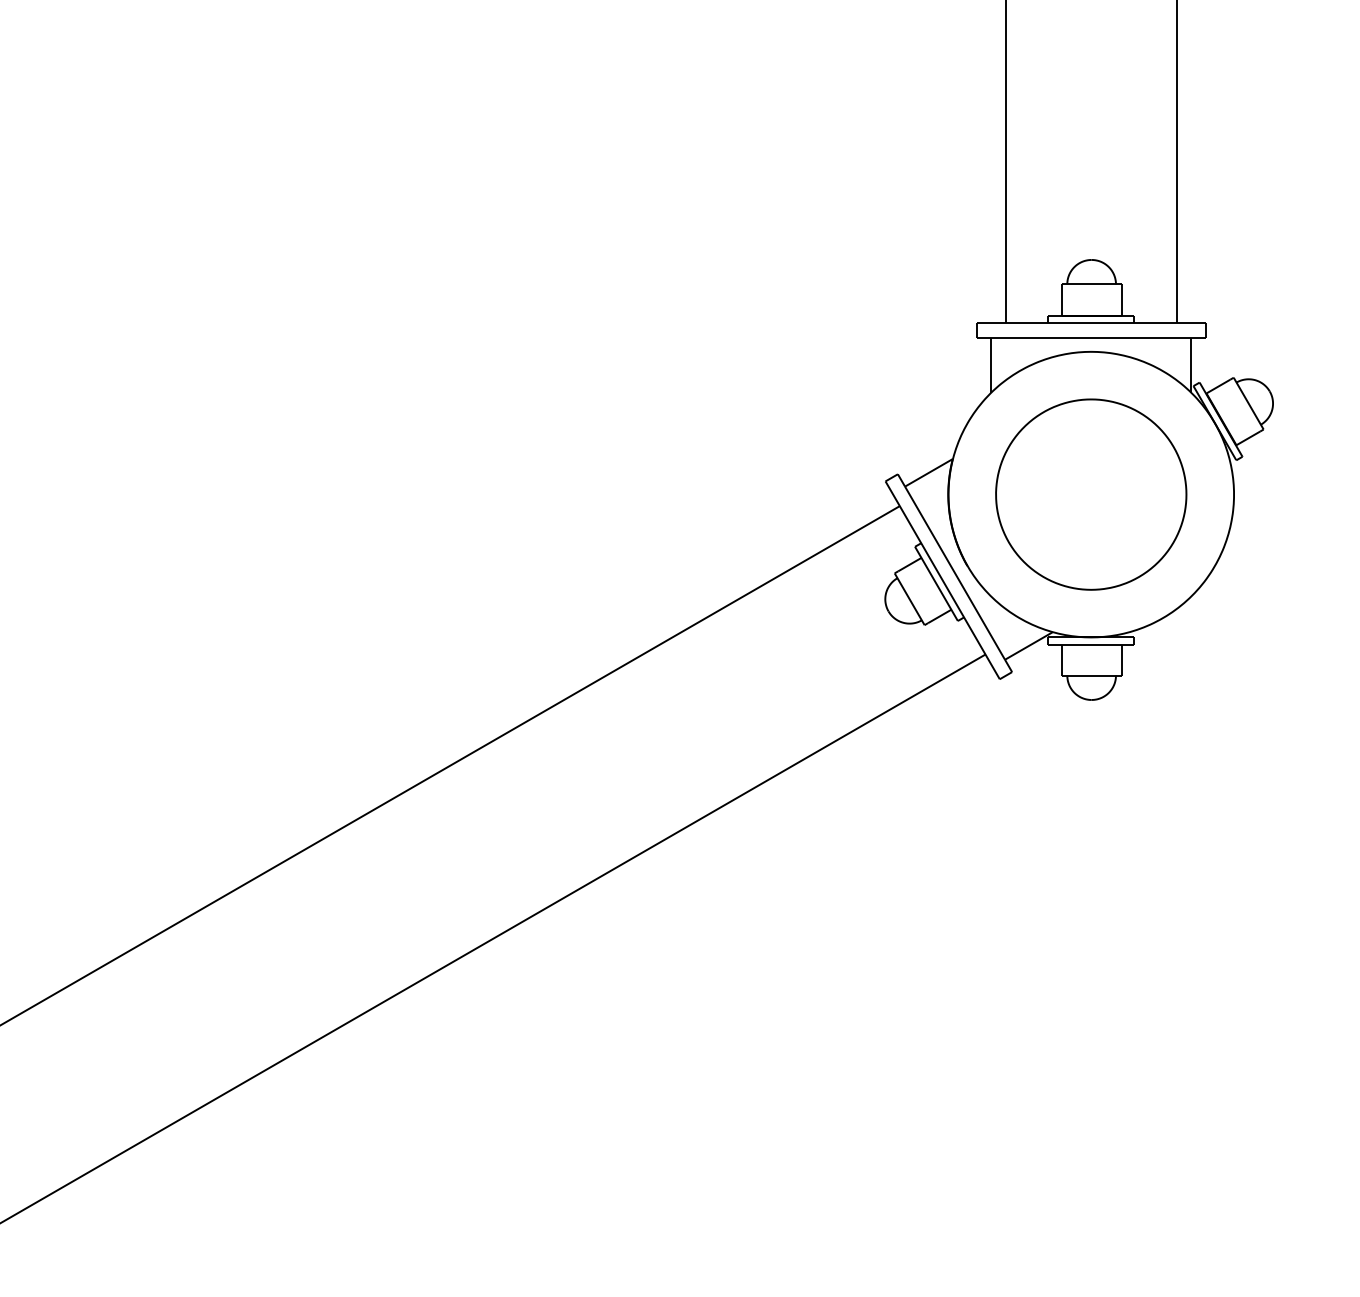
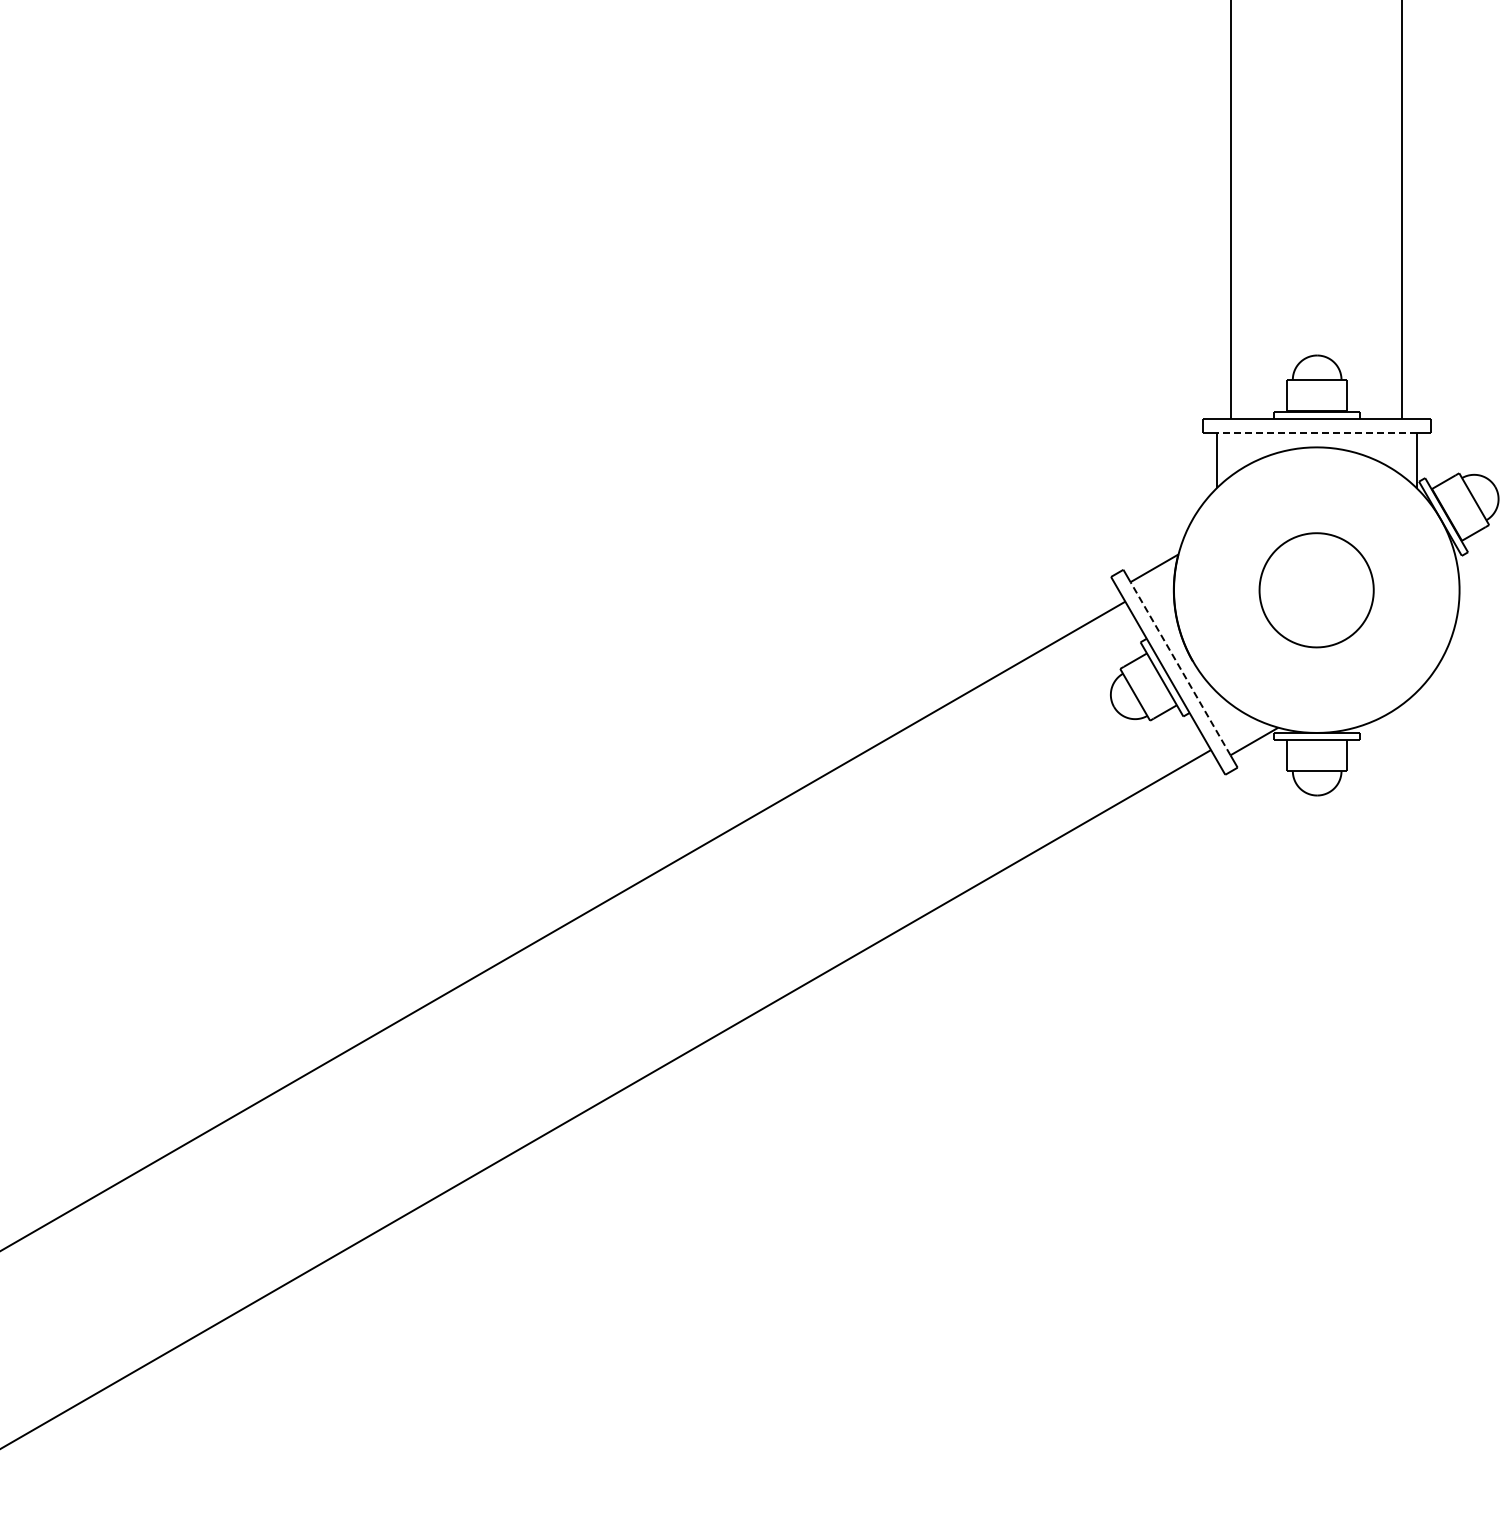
line: (1090, 337) -> (1316, 433), solid -> dashed
part: (1090, 494) -> (1316, 590), size x0.6
line: (954, 572) -> (1180, 668), solid -> dashed

